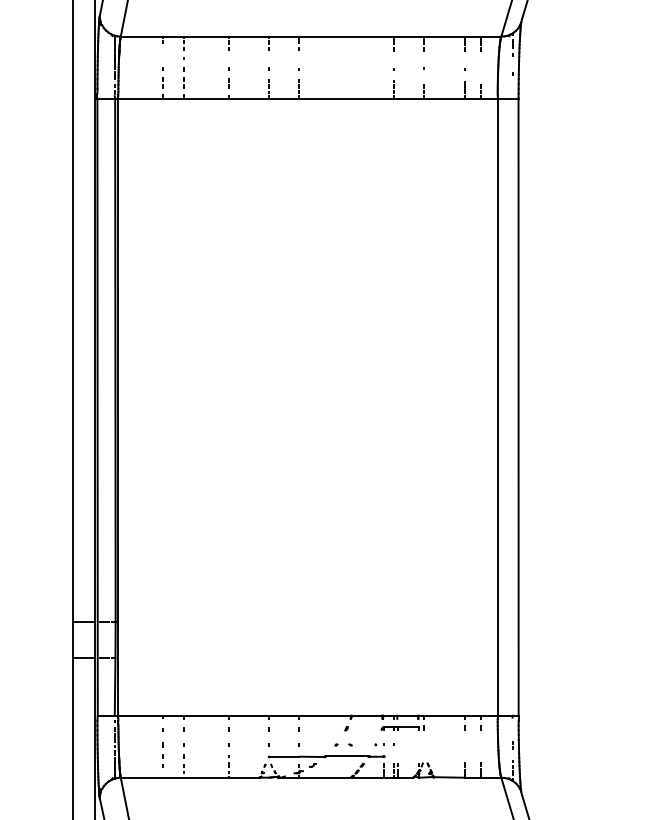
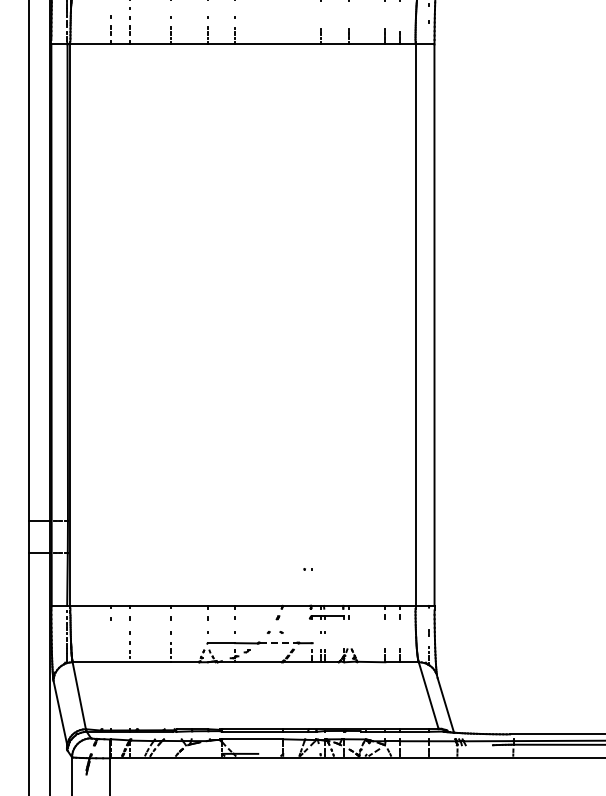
part: (378, 744) -> (307, 569), moved
part: (162, 754) -> (110, 641), removed
line: (347, 755) -> (278, 642), solid -> dashed

